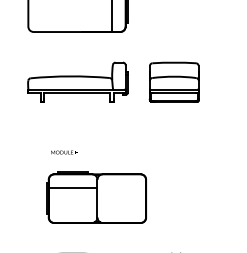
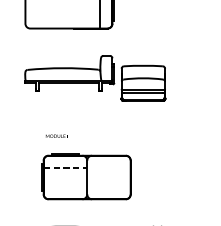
part: (173, 81) -> (142, 82), moved
line: (73, 187) -> (65, 167), solid -> dashed

